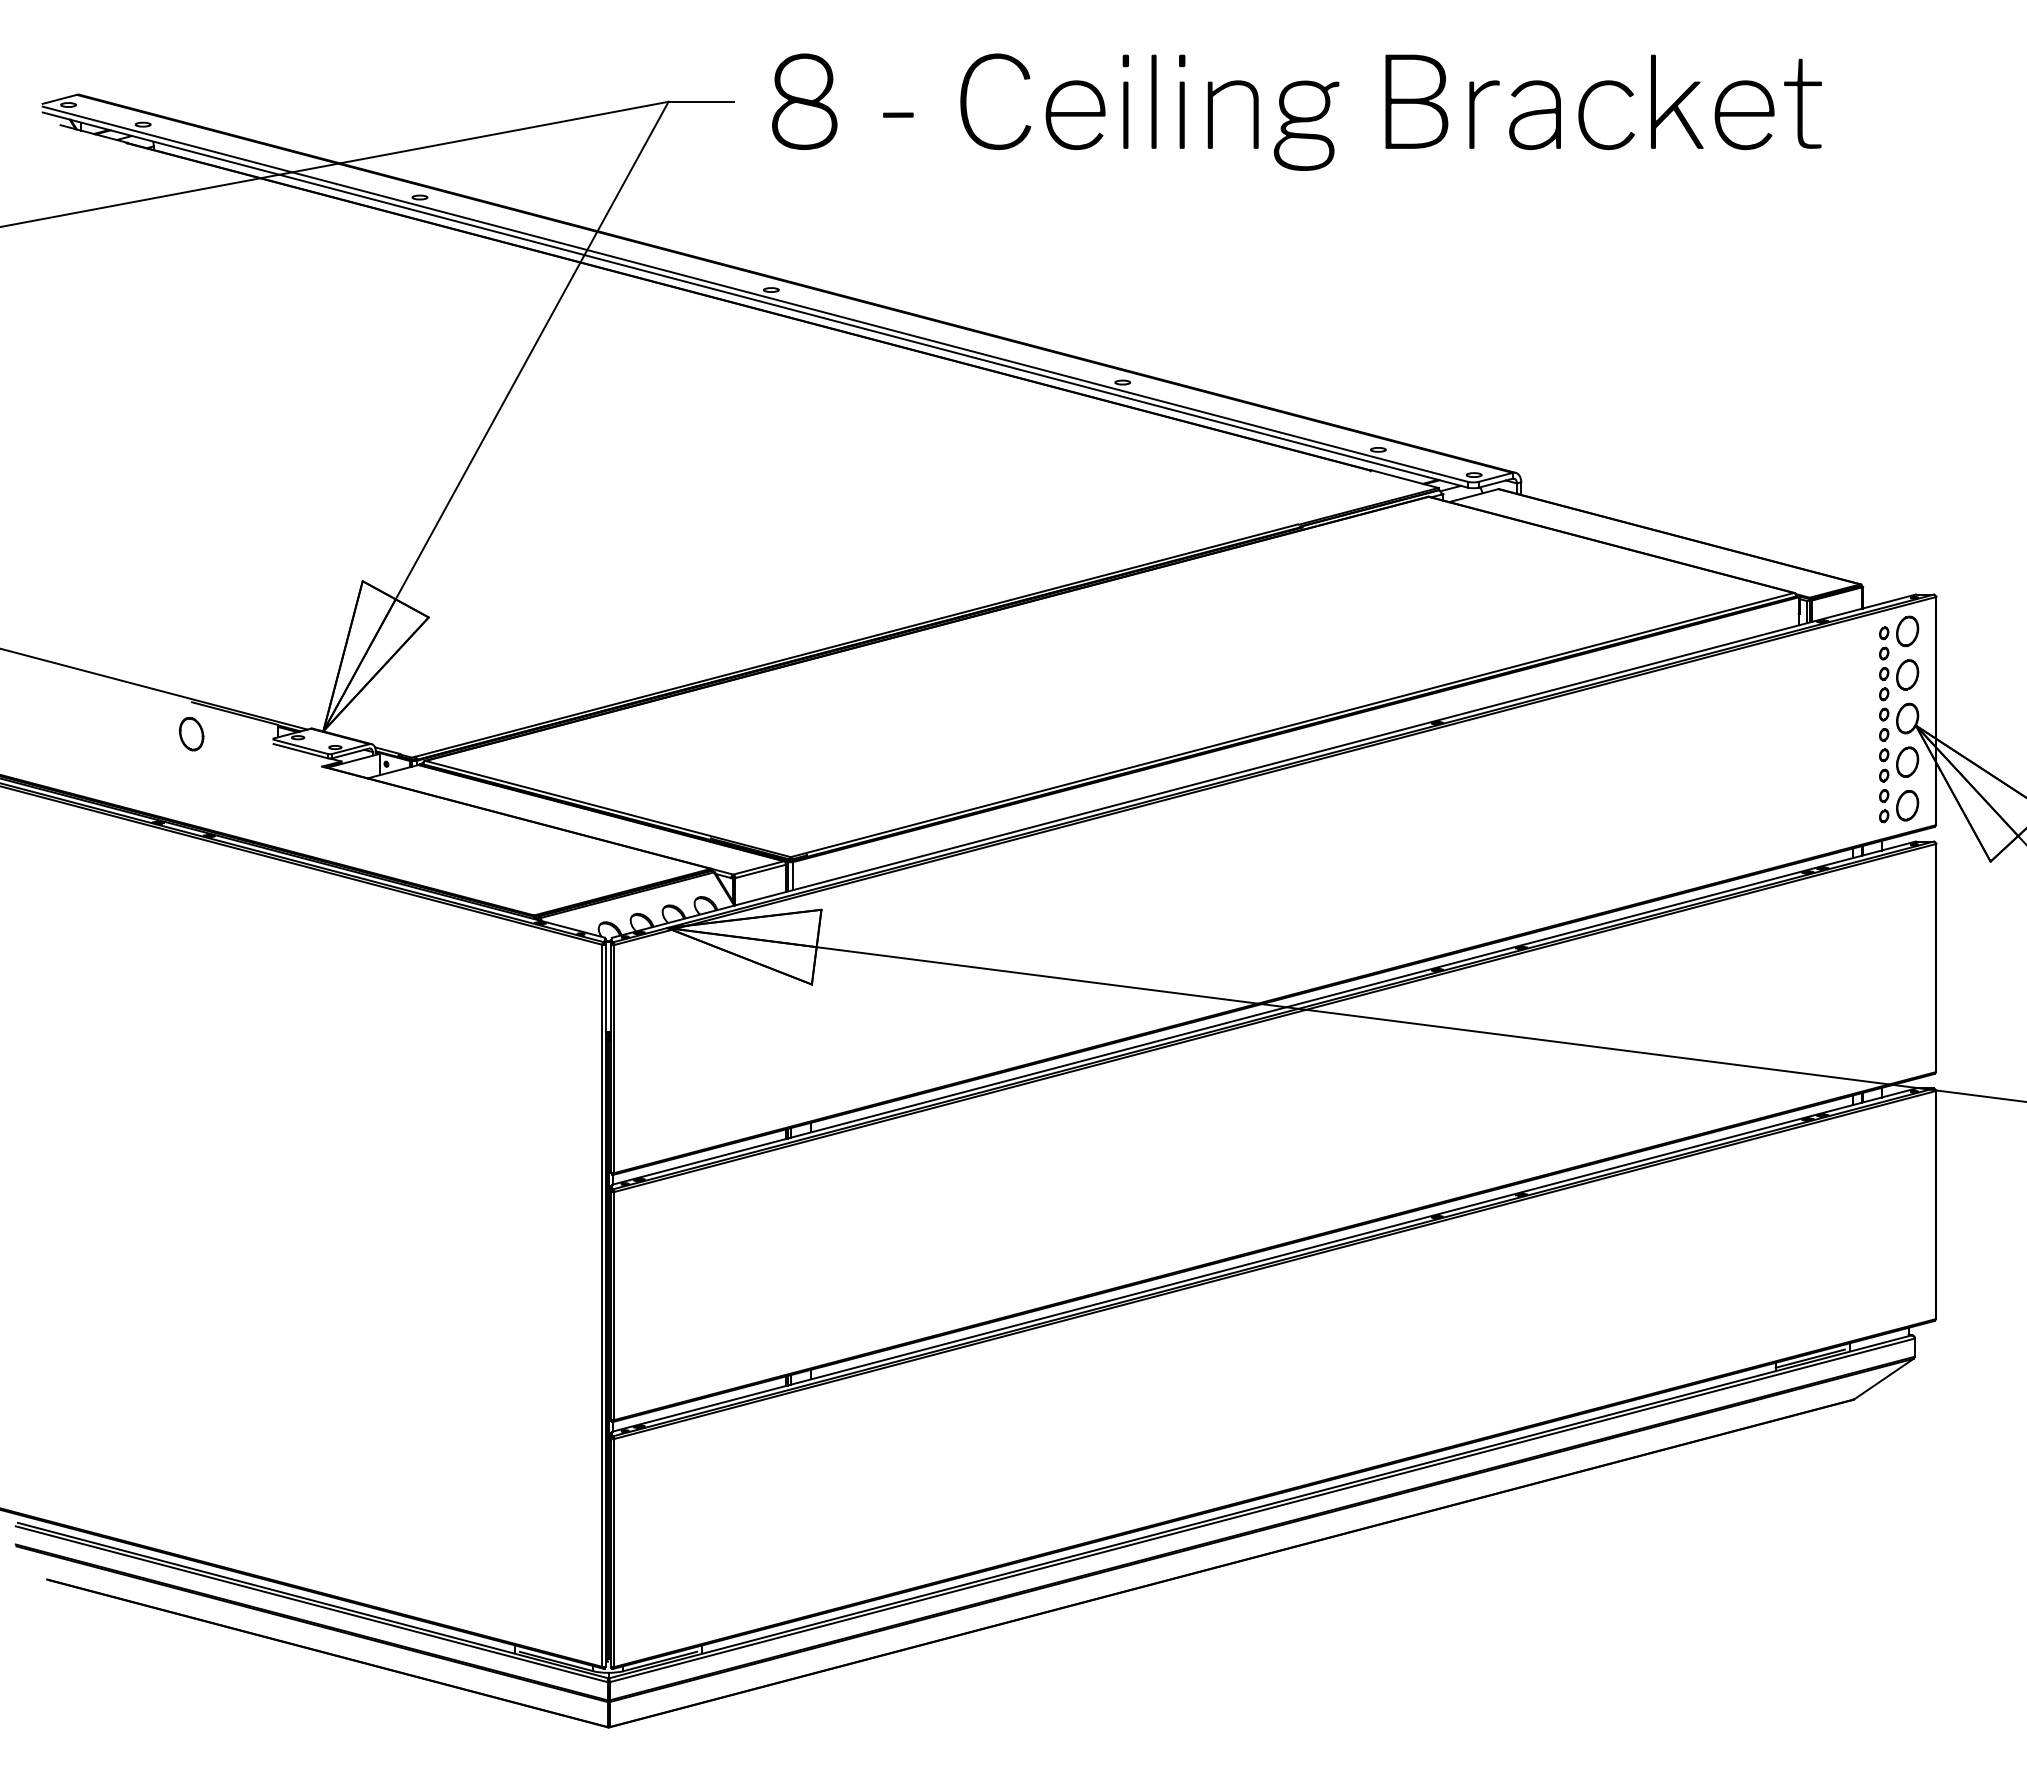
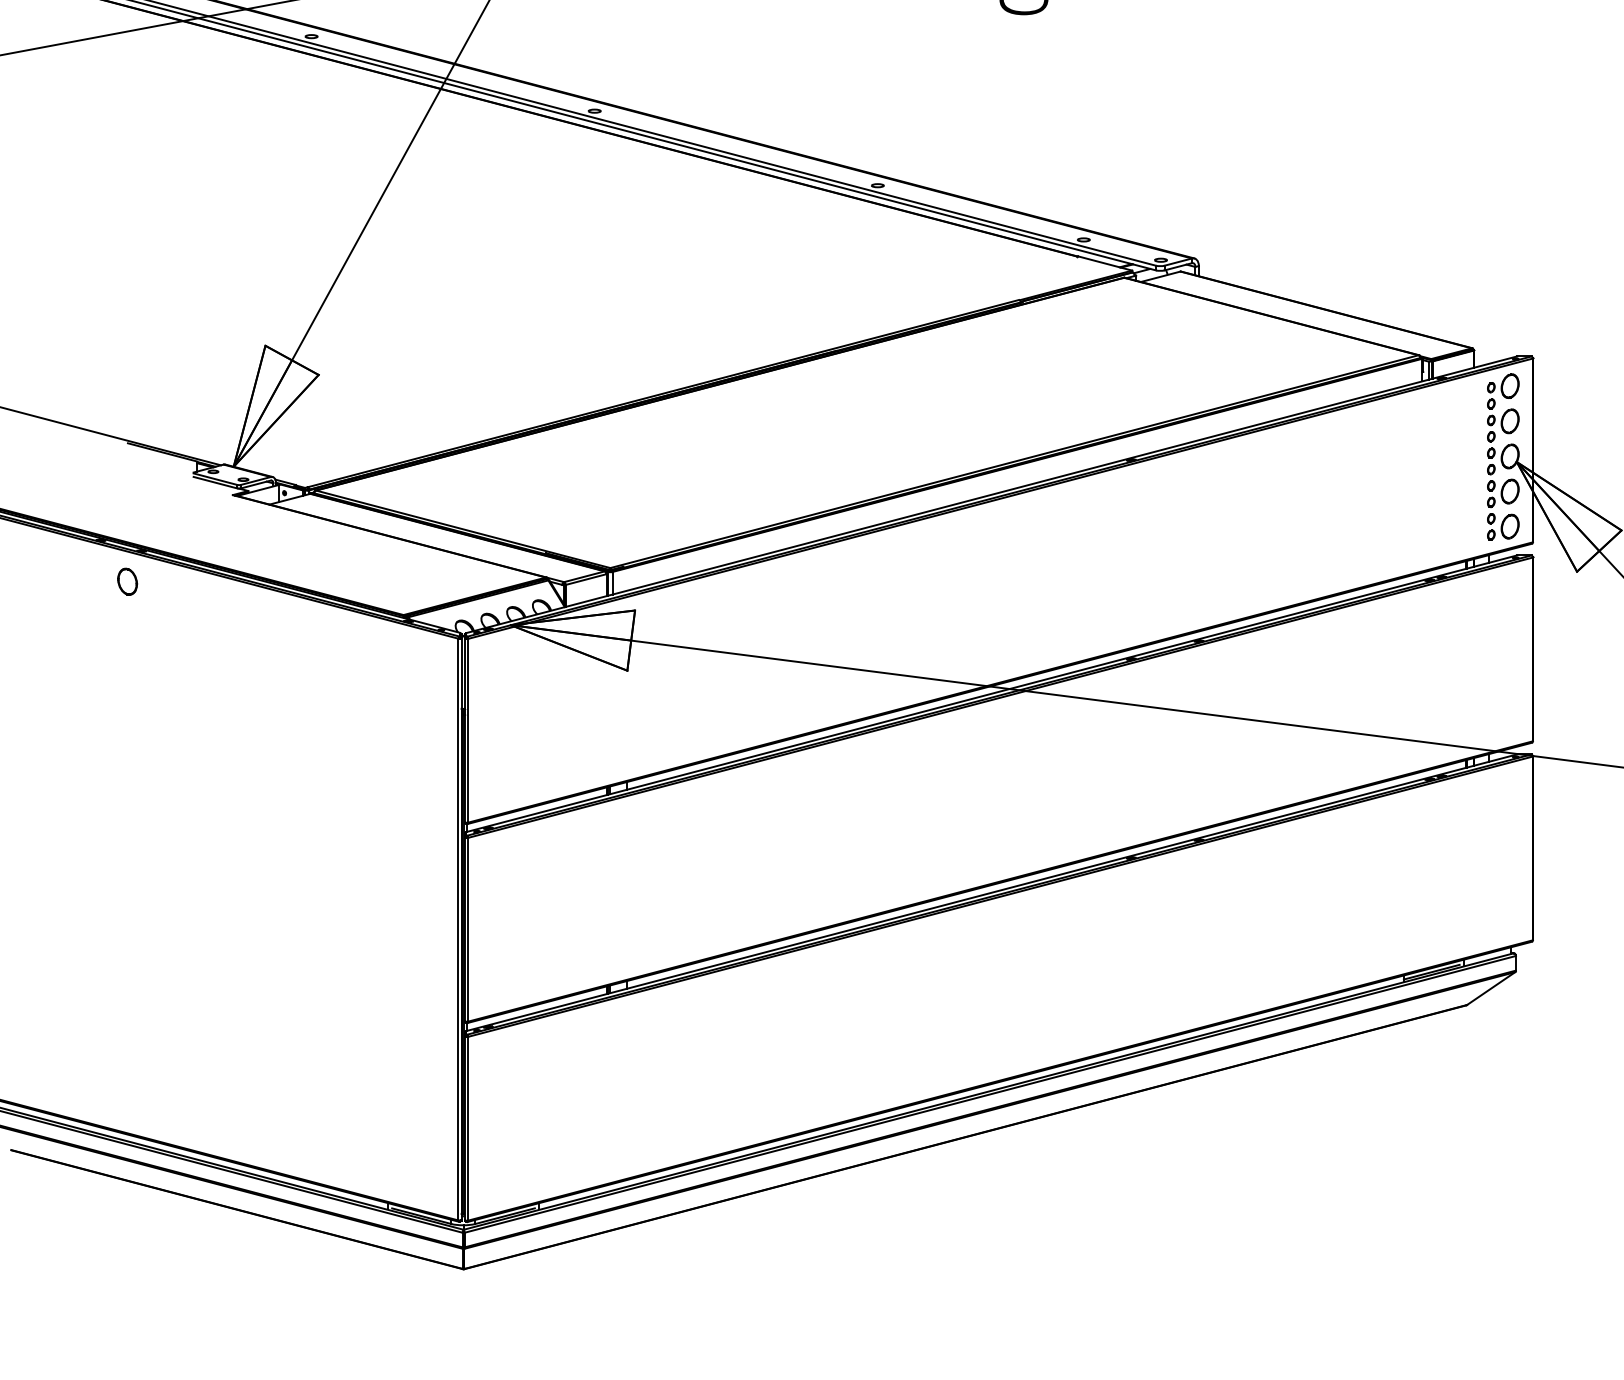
part: (191, 734) -> (127, 582), moved

